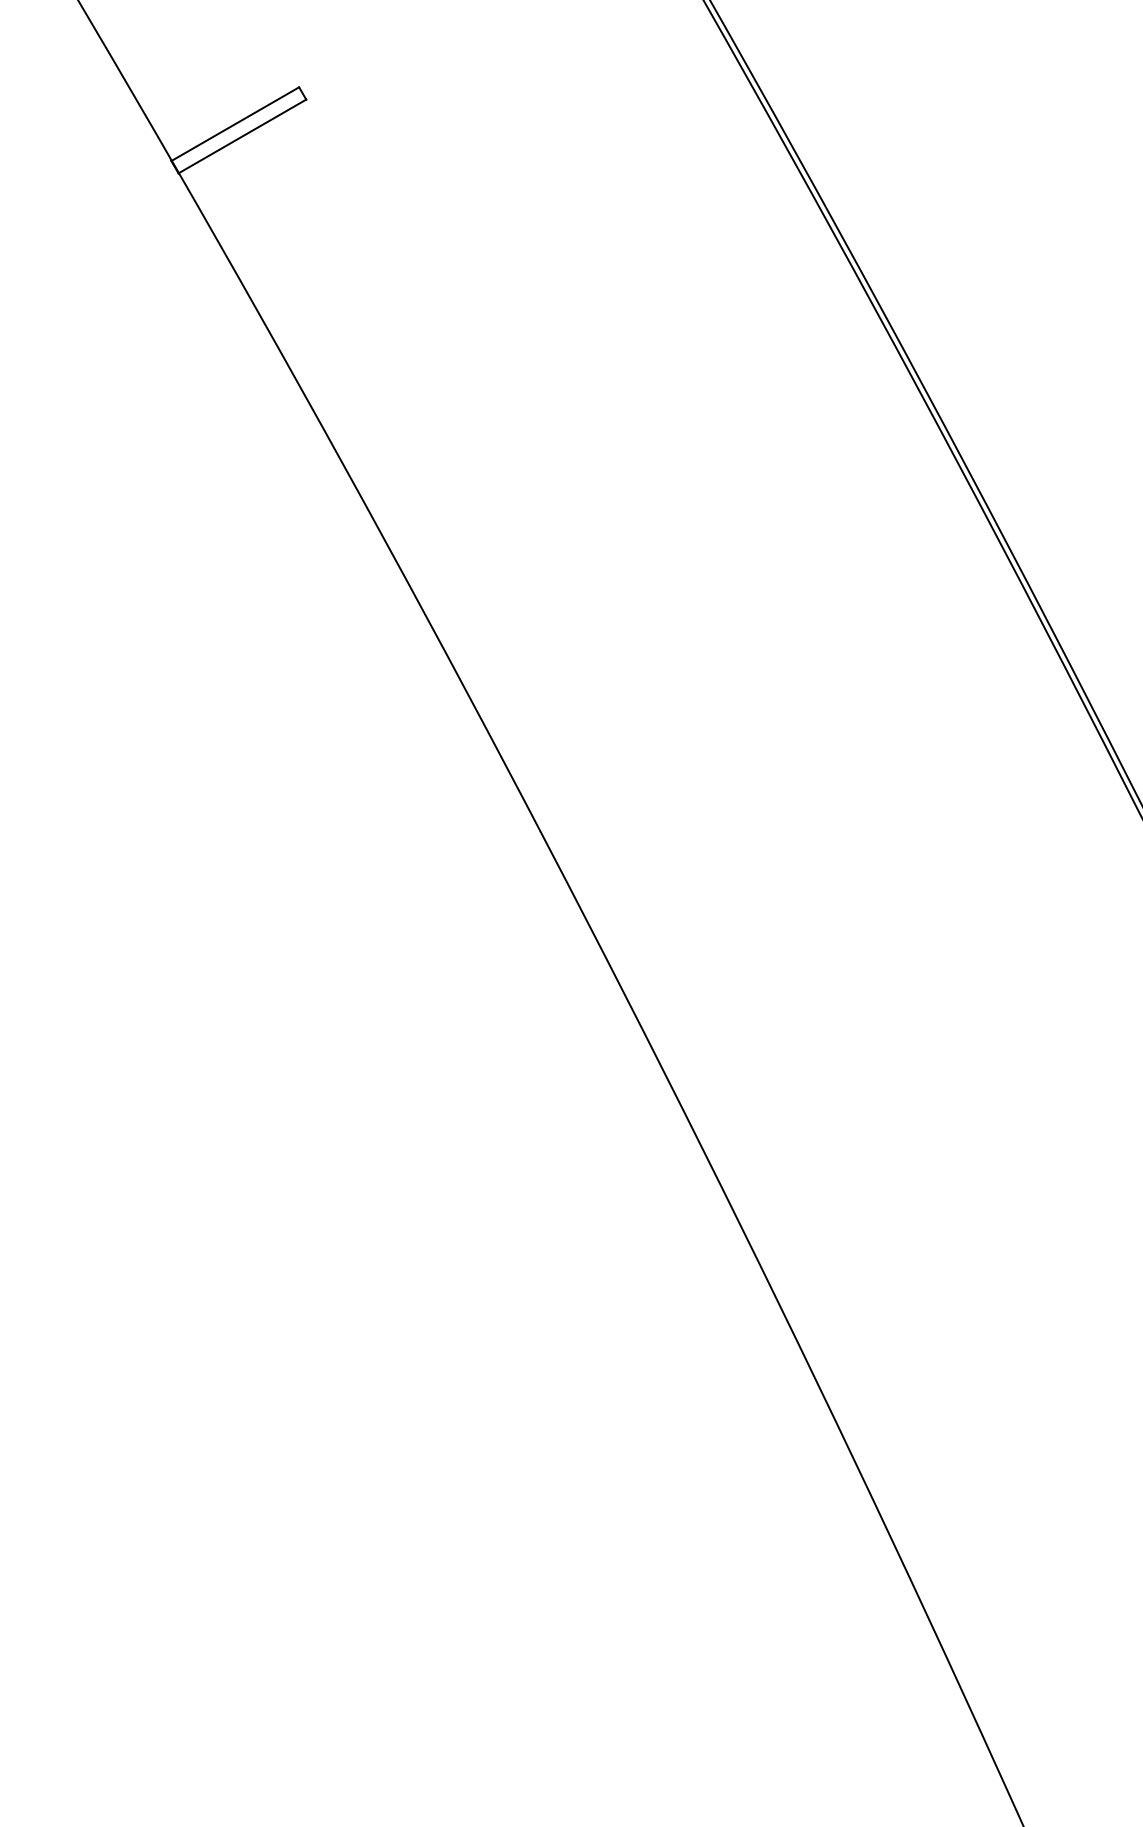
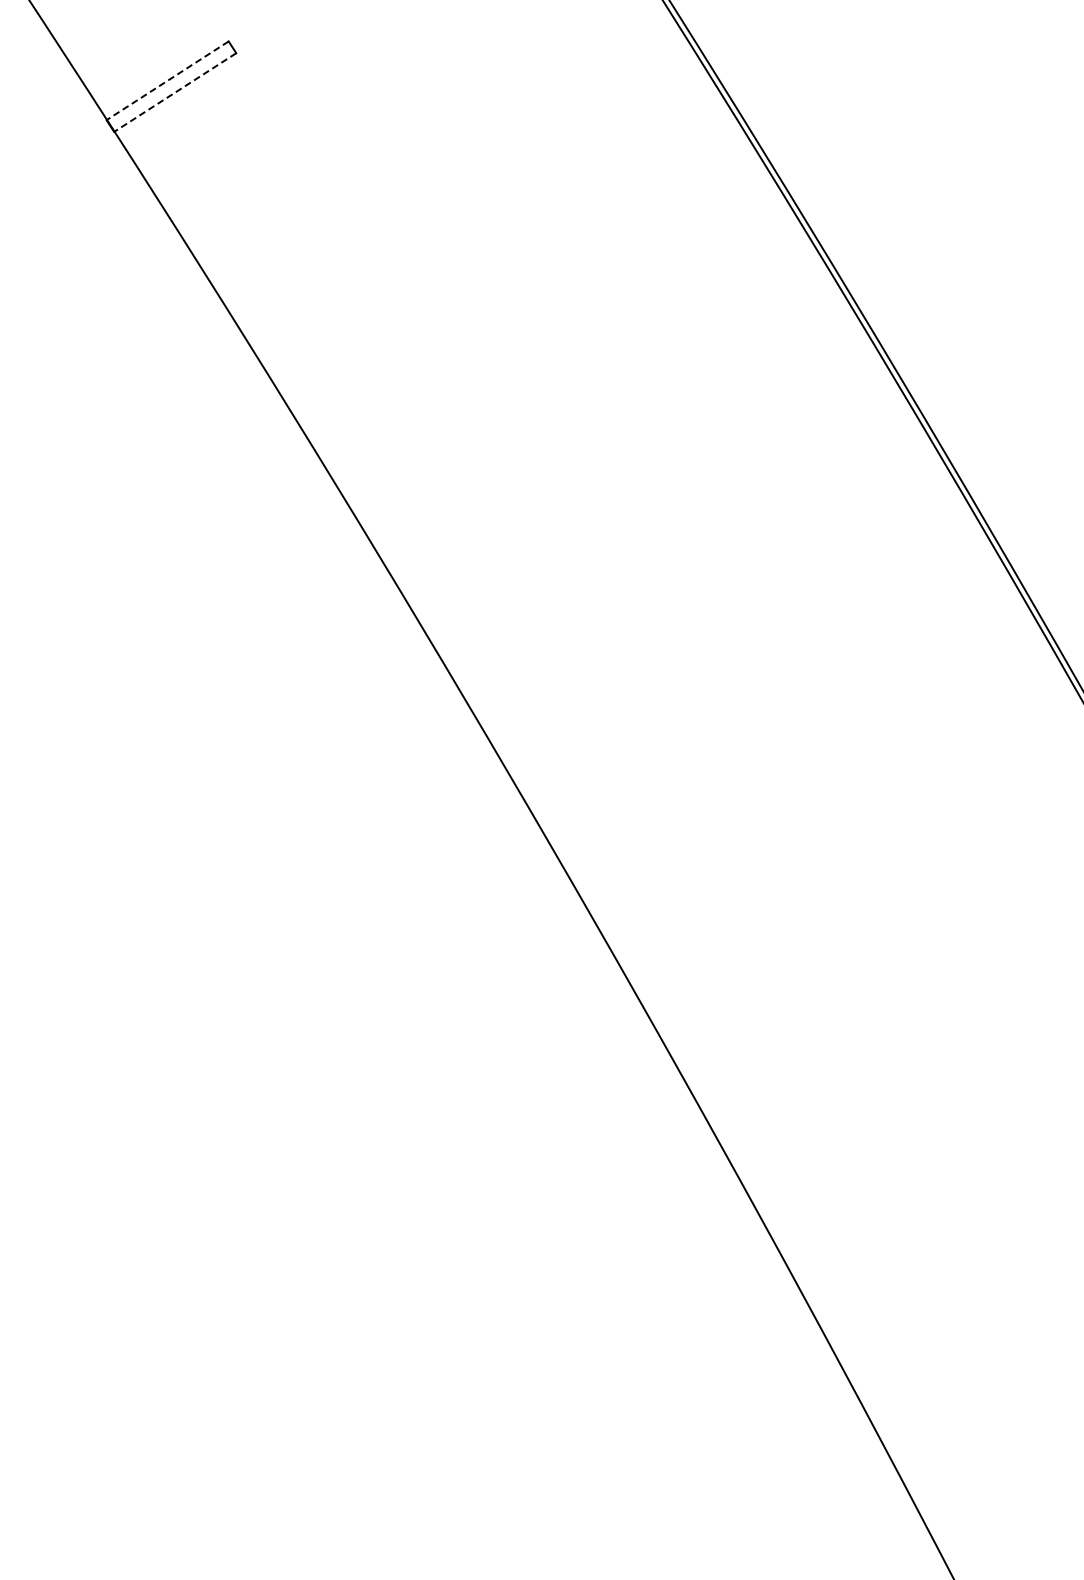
line: (235, 124) -> (167, 81), solid -> dashed
line: (242, 136) -> (175, 92), solid -> dashed

